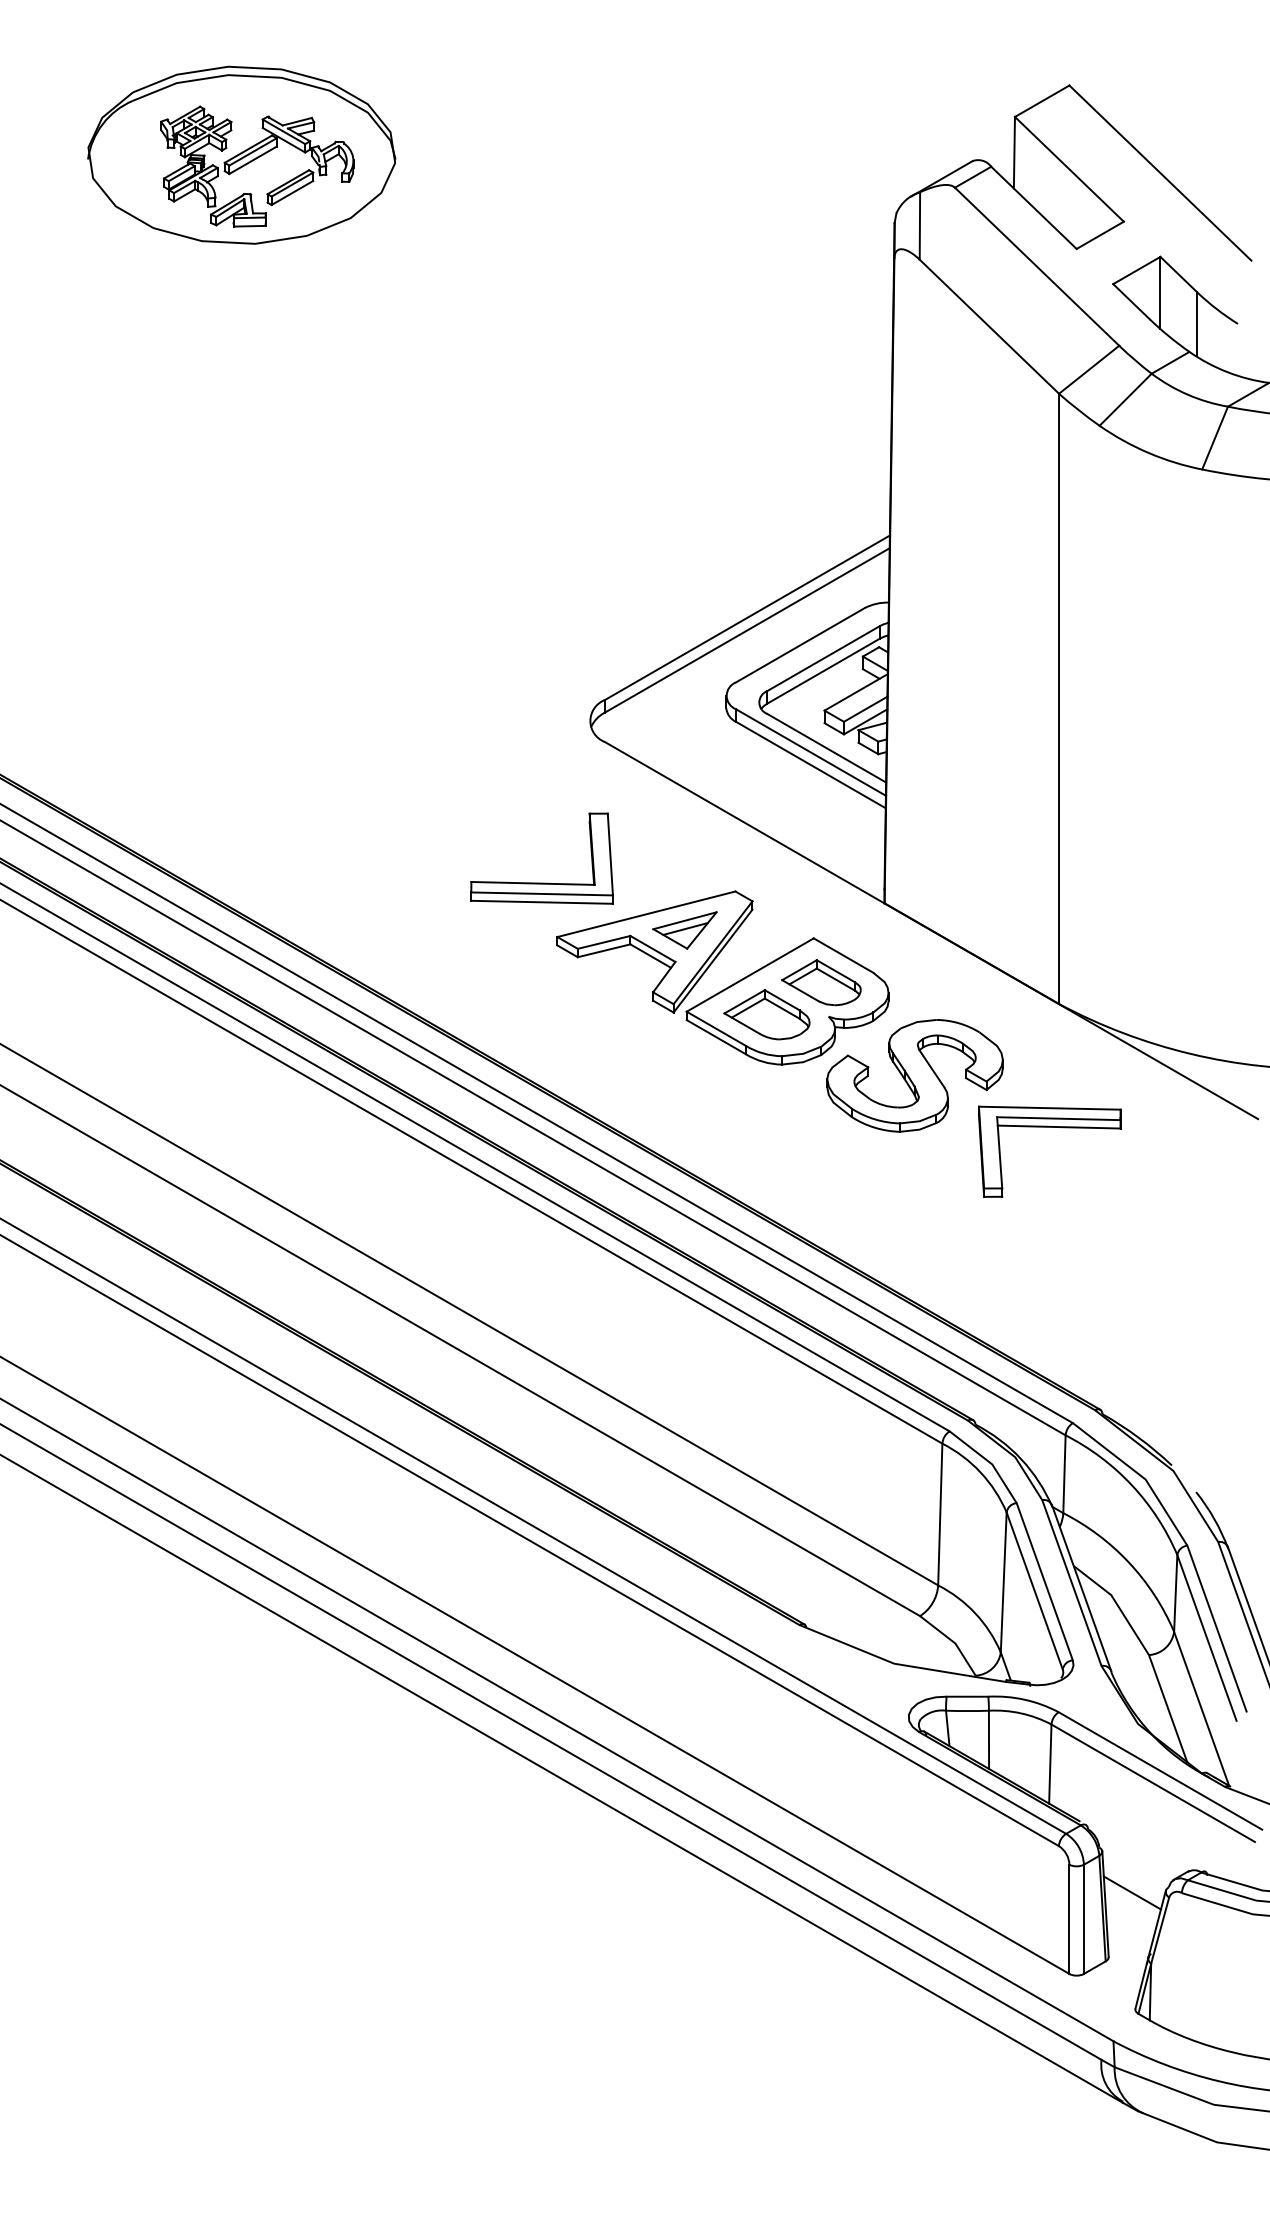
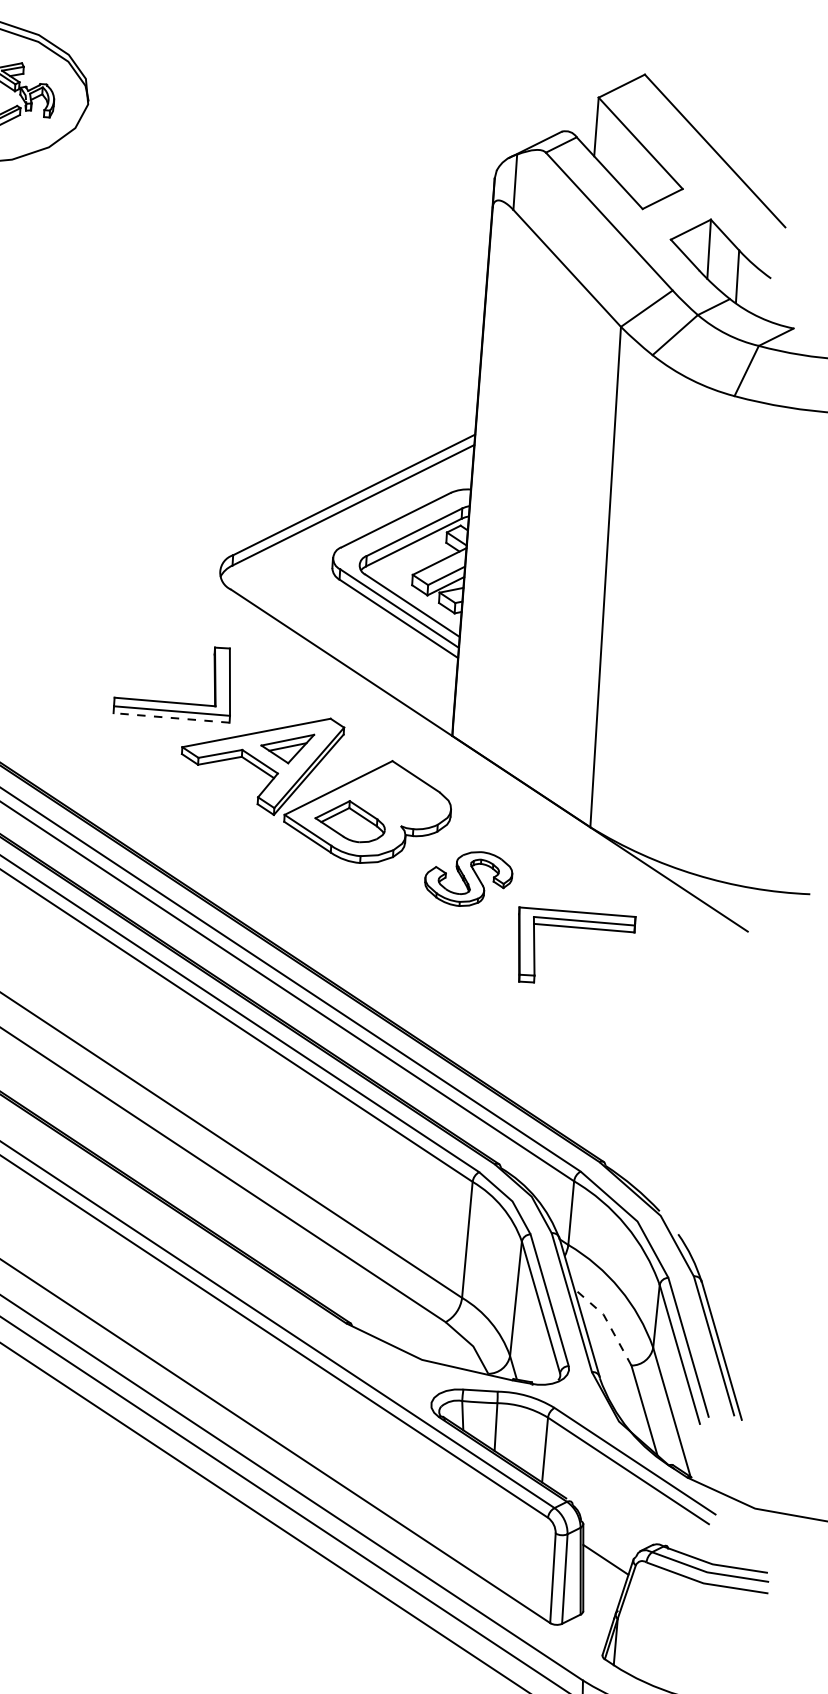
line: (542, 902) -> (171, 718), solid -> dashed
part: (821, 982) -> (396, 797), removed
part: (914, 1075) -> (468, 878), size x0.6
line: (1117, 1604) -> (608, 1322), solid -> dashed

